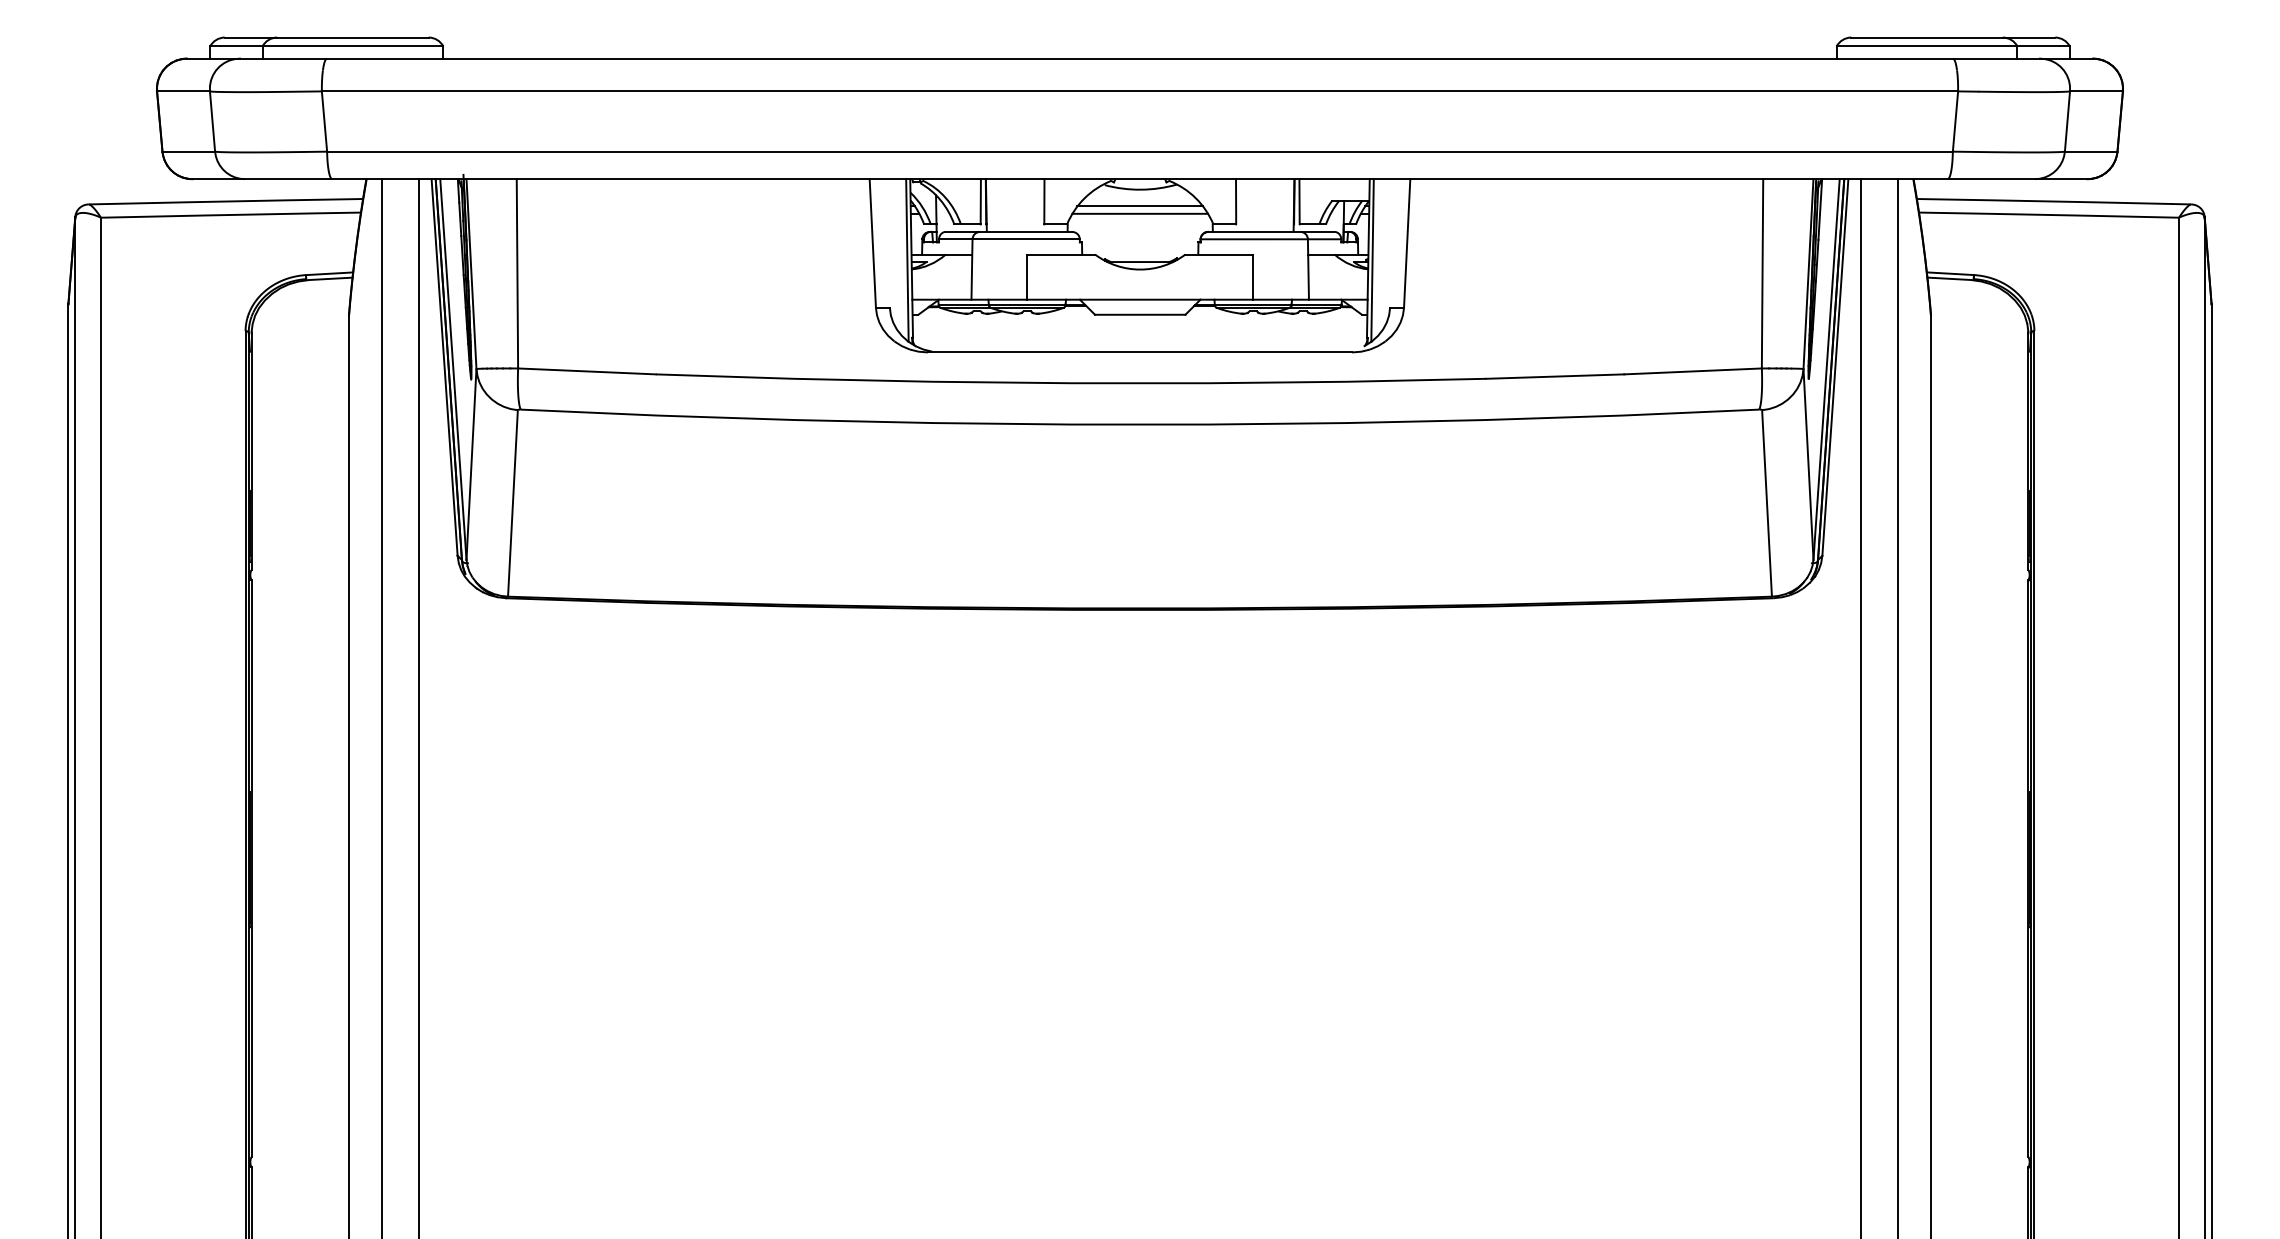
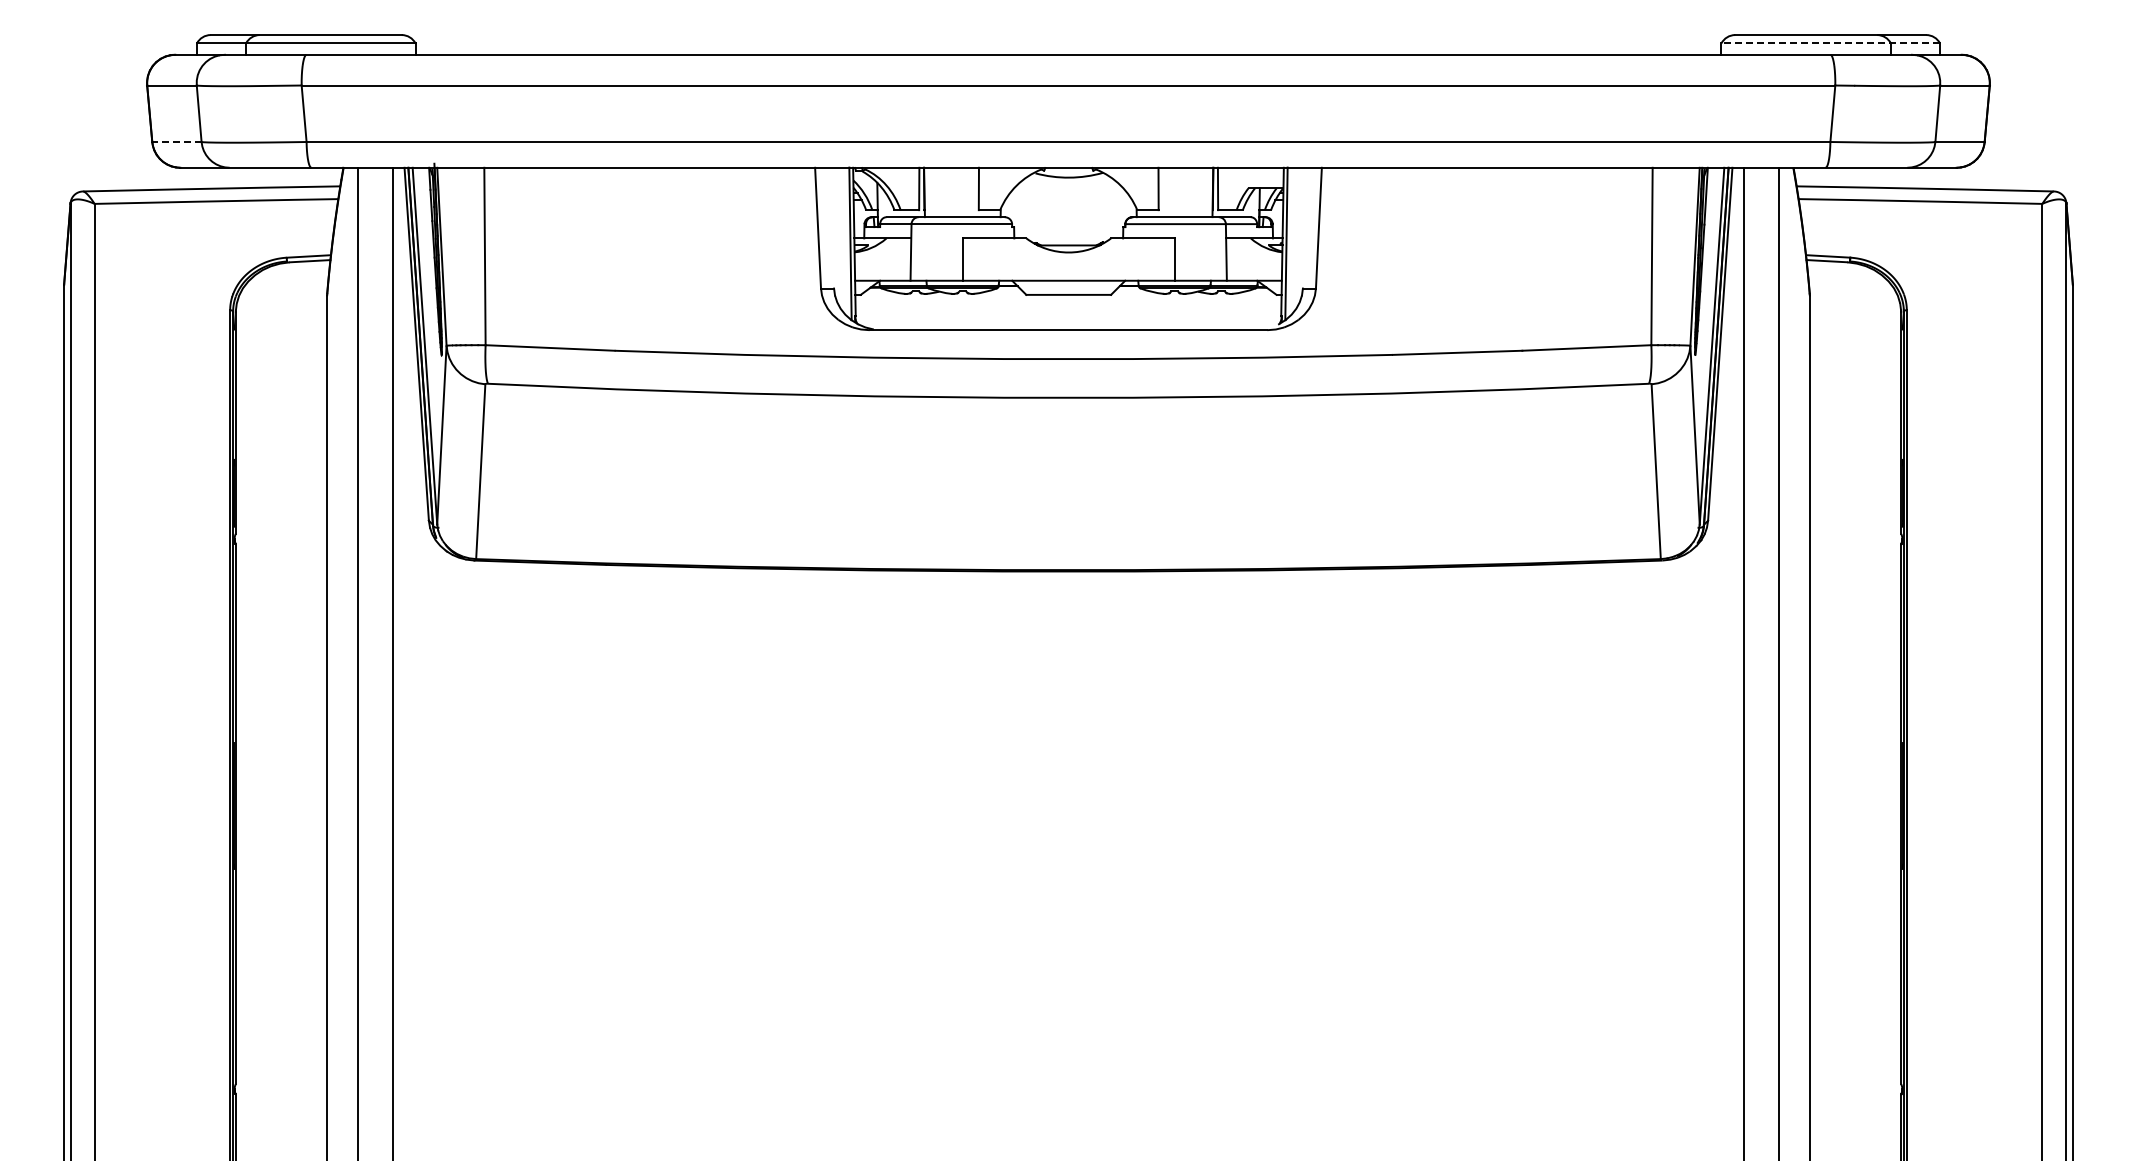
line: (1952, 46) -> (1830, 43), solid -> dashed
line: (188, 152) -> (176, 142), solid -> dashed
line: (1140, 206) -> (1068, 193), removed
line: (1140, 214) -> (1068, 200), removed

